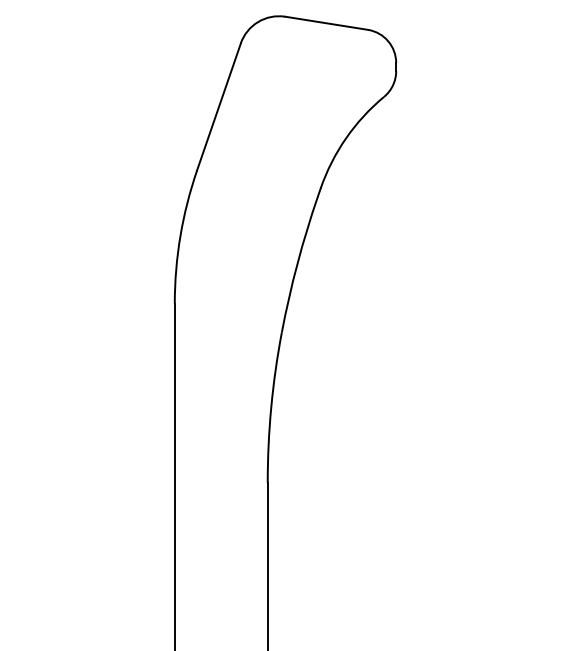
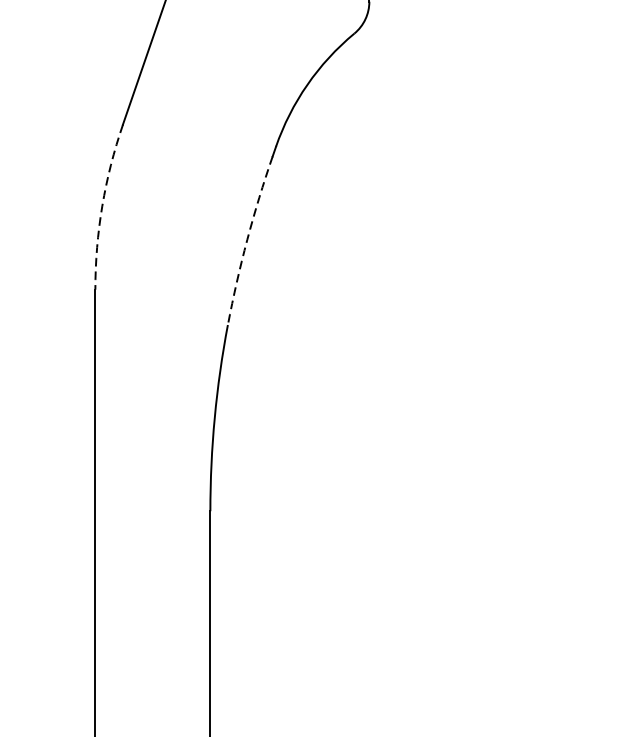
arc: (180, 236) -> (102, 206), solid -> dashed
arc: (297, 263) -> (247, 239), solid -> dashed

